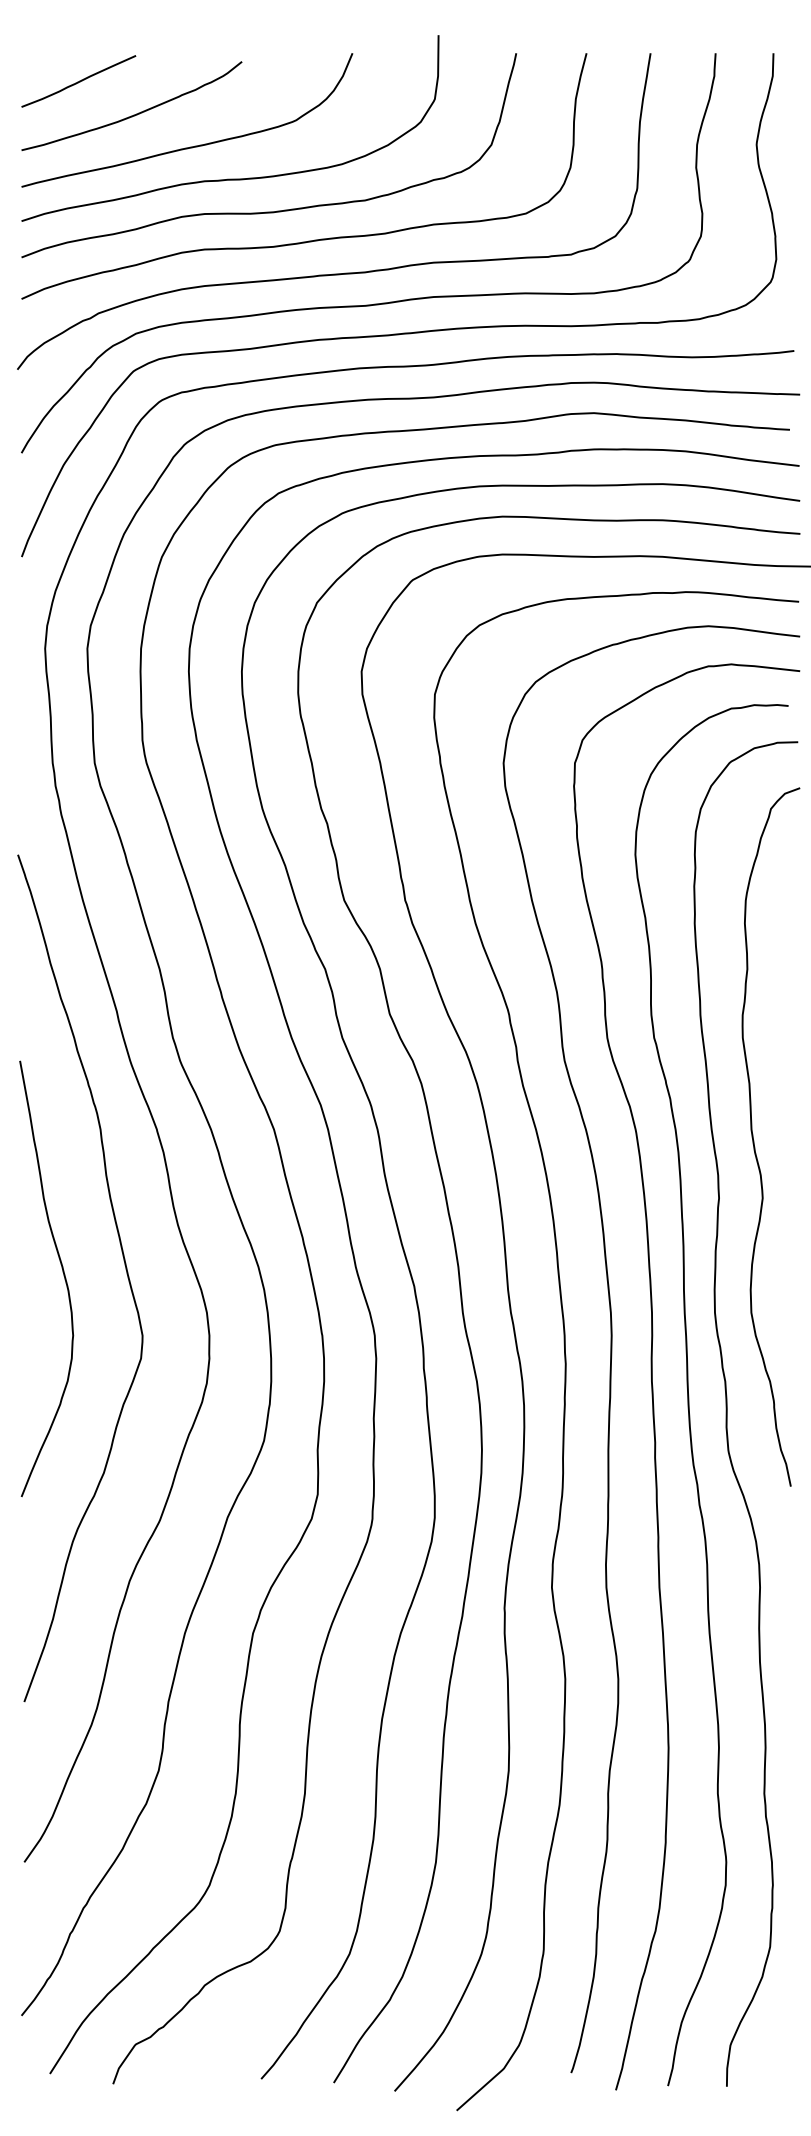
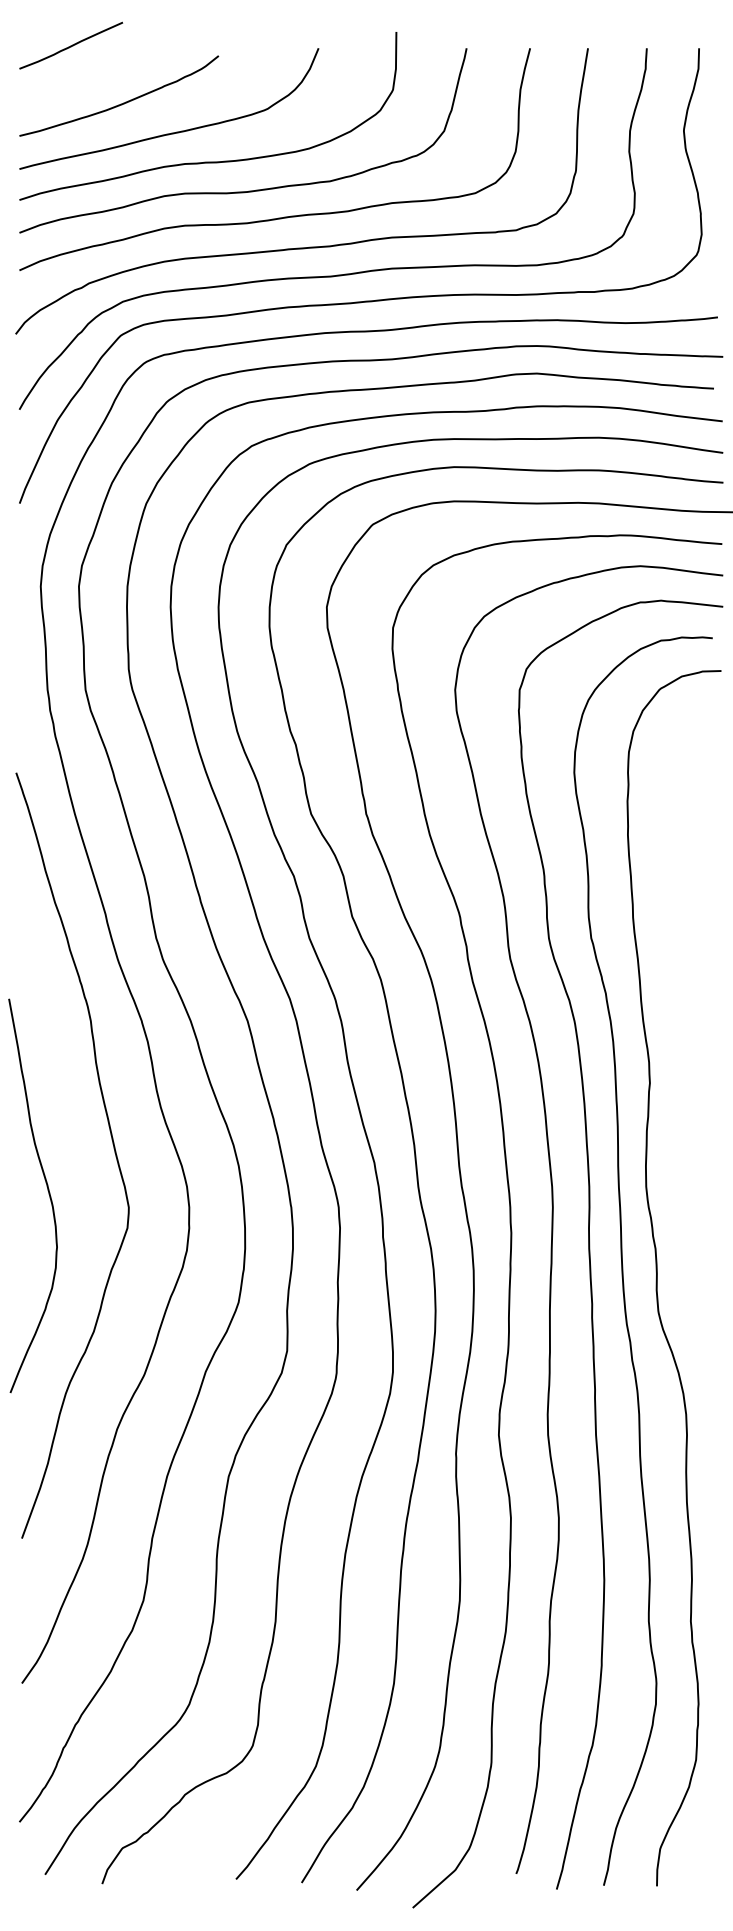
curve: (78, 81) -> (70, 45), moved
curve: (754, 1140) -> (681, 1031), removed
curve: (62, 1272) -> (47, 1190), moved

